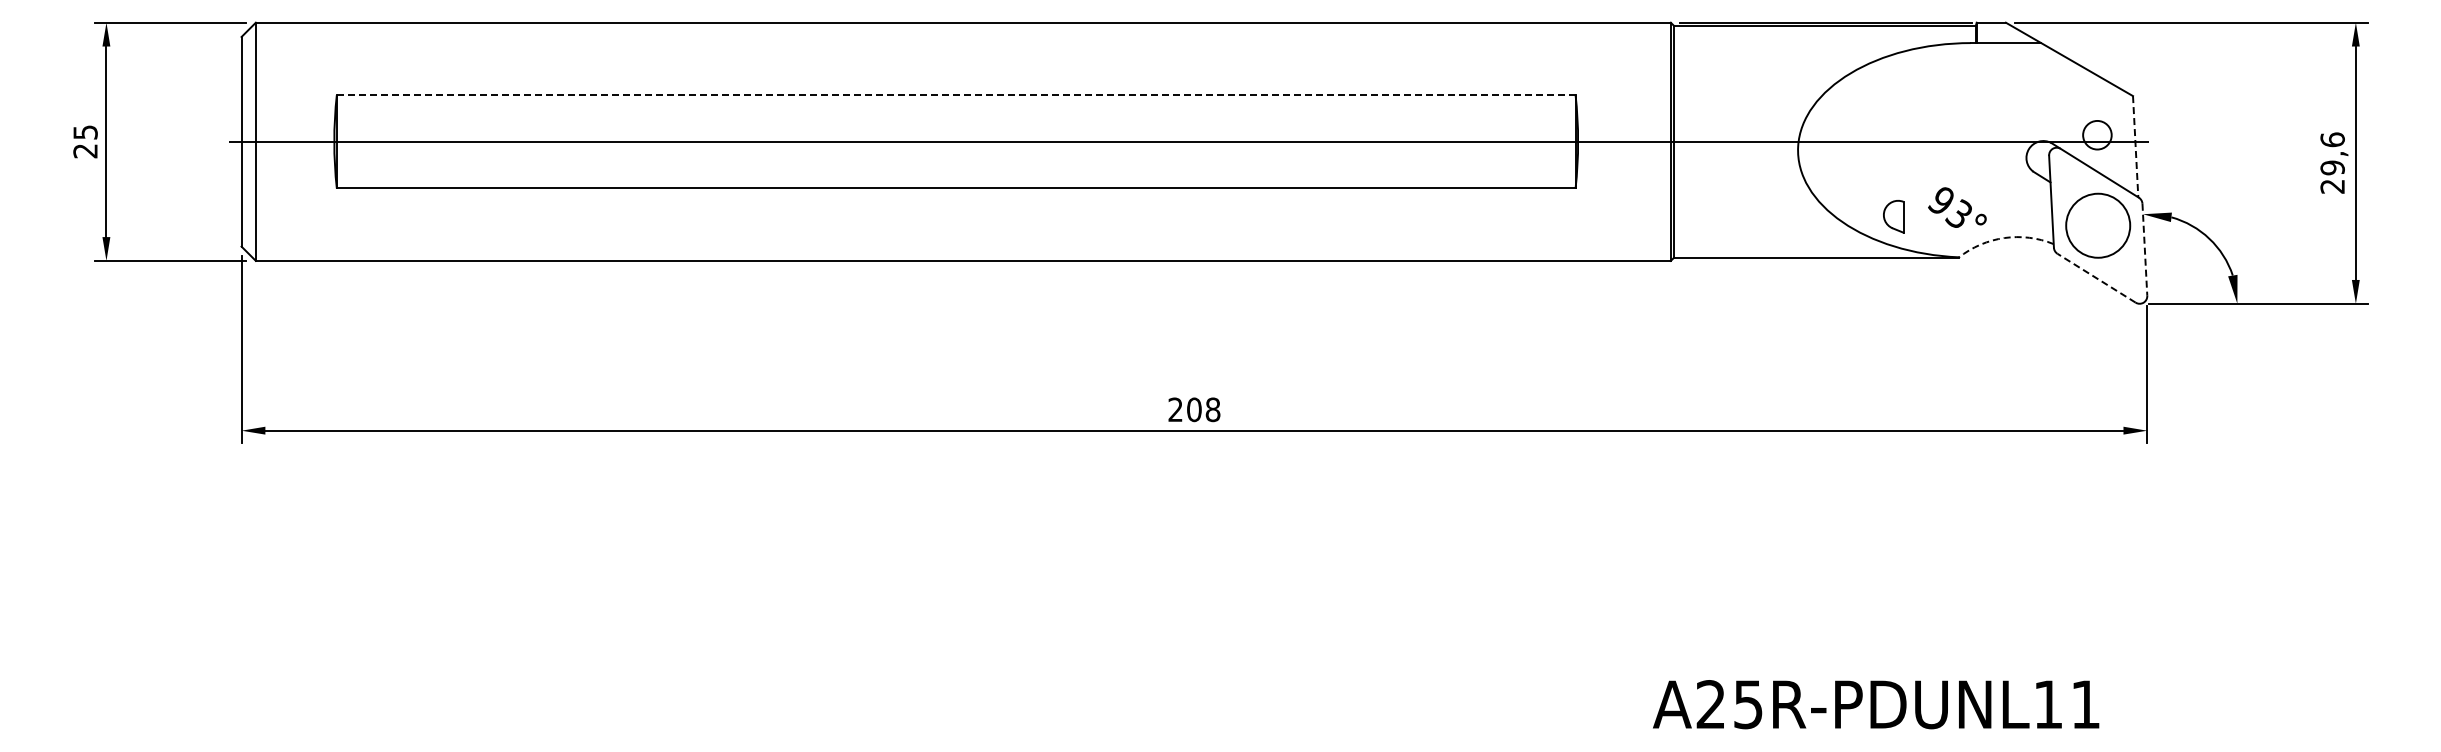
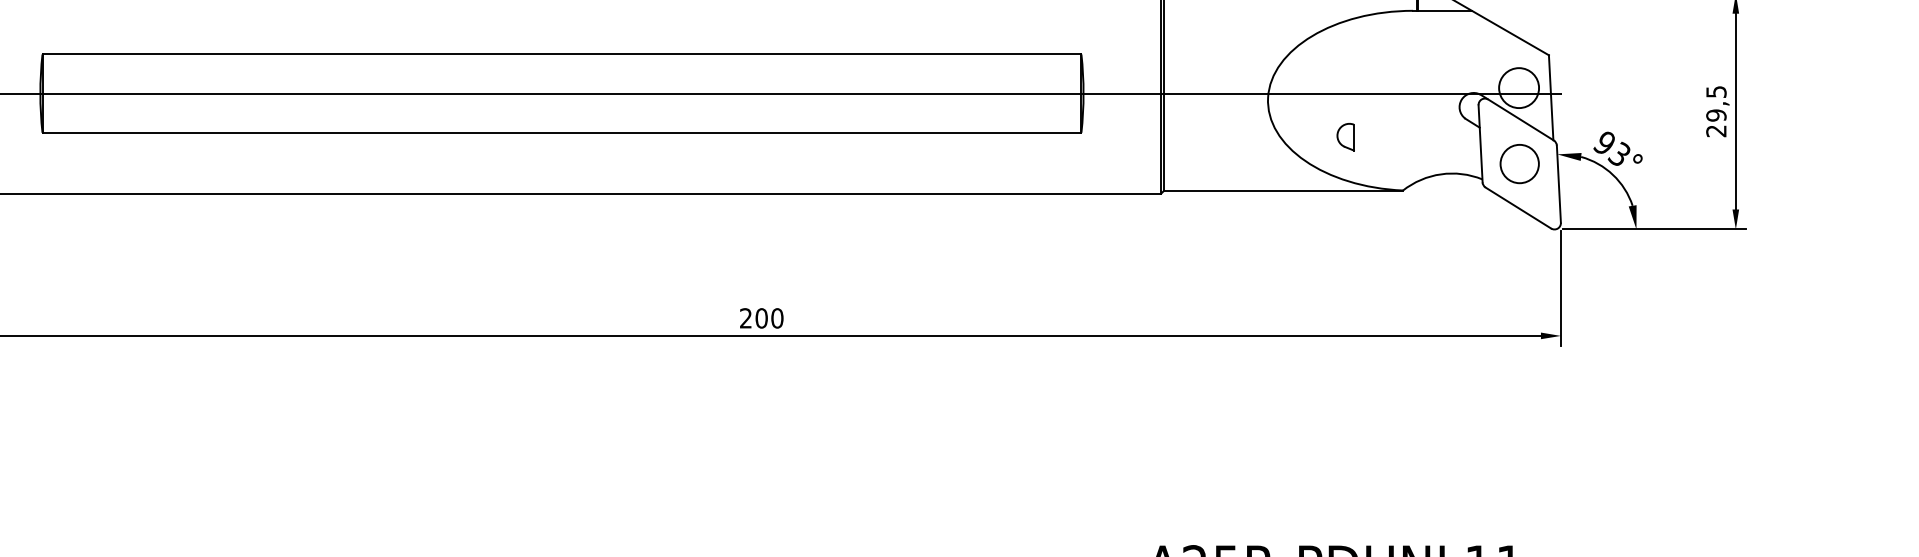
line: (956, 95) -> (562, 54), dashed -> solid
circle: (2097, 135) -> (1519, 88), size x1.67
text: (2332, 139) -> (1716, 91), 29,6 -> 29,5
line: (2135, 146) -> (1551, 97), dashed -> solid
text: (1957, 207) -> (1618, 148), moved
part: (1893, 216) -> (1345, 136), moved
circle: (2098, 225) -> (1519, 163), size x0.71
arc: (2004, 238) -> (1441, 174), dashed -> solid
line: (2144, 250) -> (1558, 184), dashed -> solid
line: (2096, 277) -> (1518, 207), dashed -> solid
text: (1212, 409) -> (776, 318), 208 -> 200

